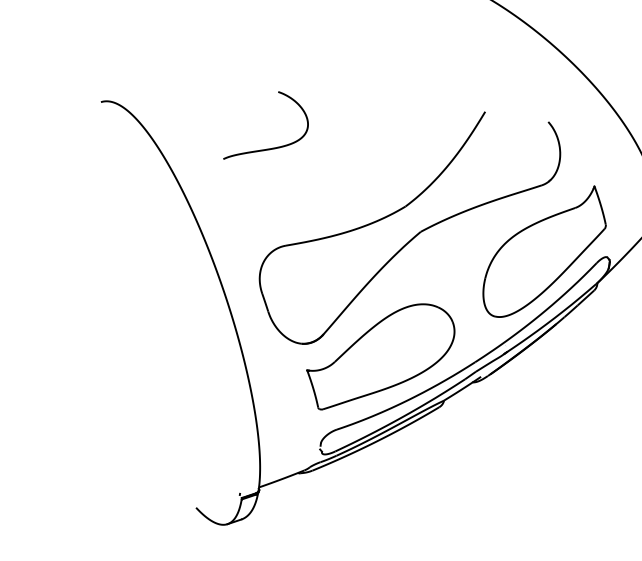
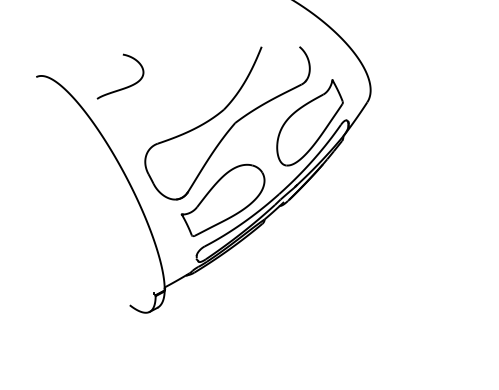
curve: (270, 147) -> (123, 87), moved

